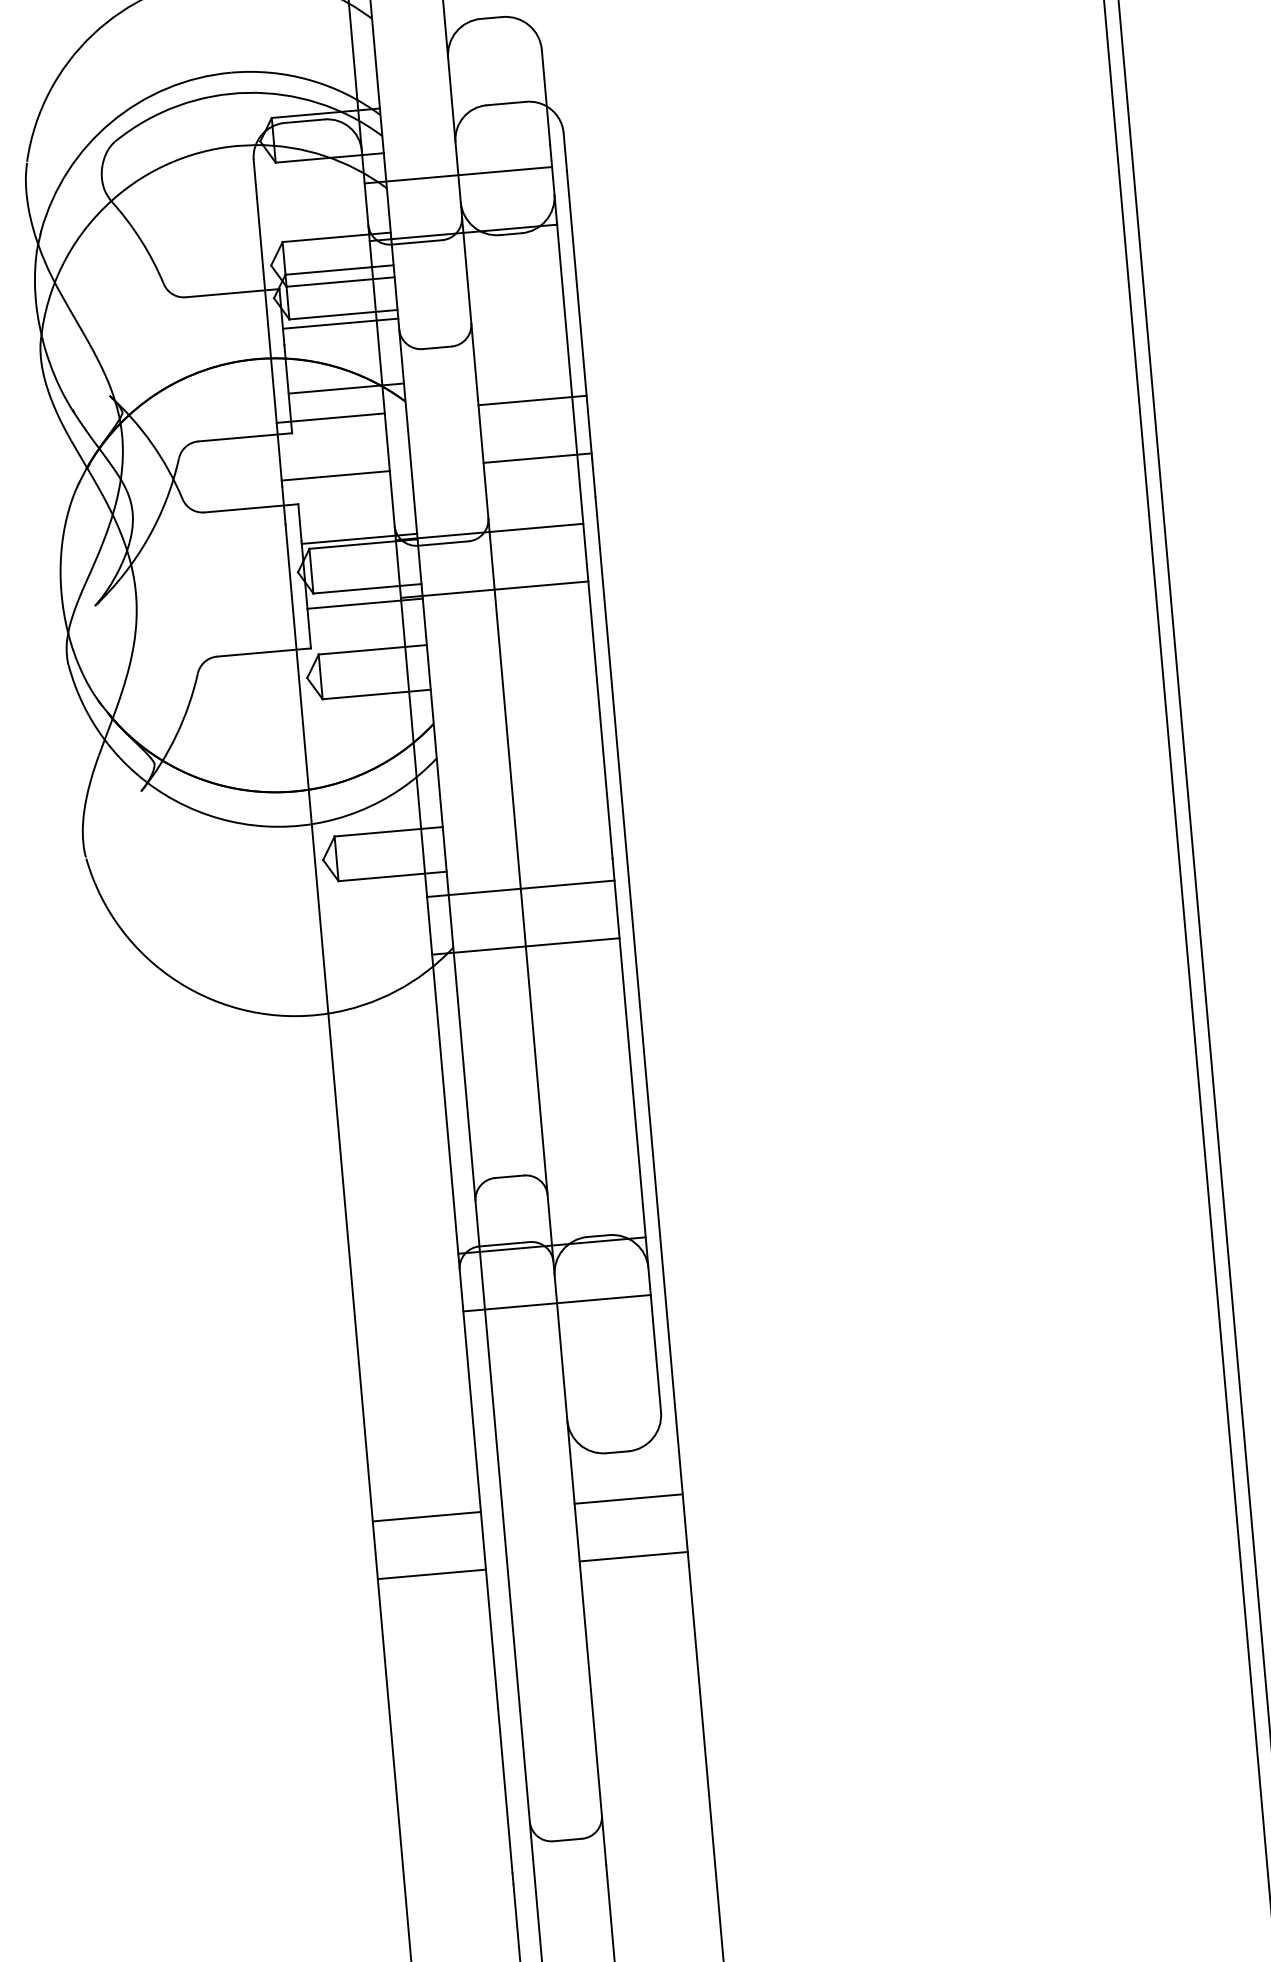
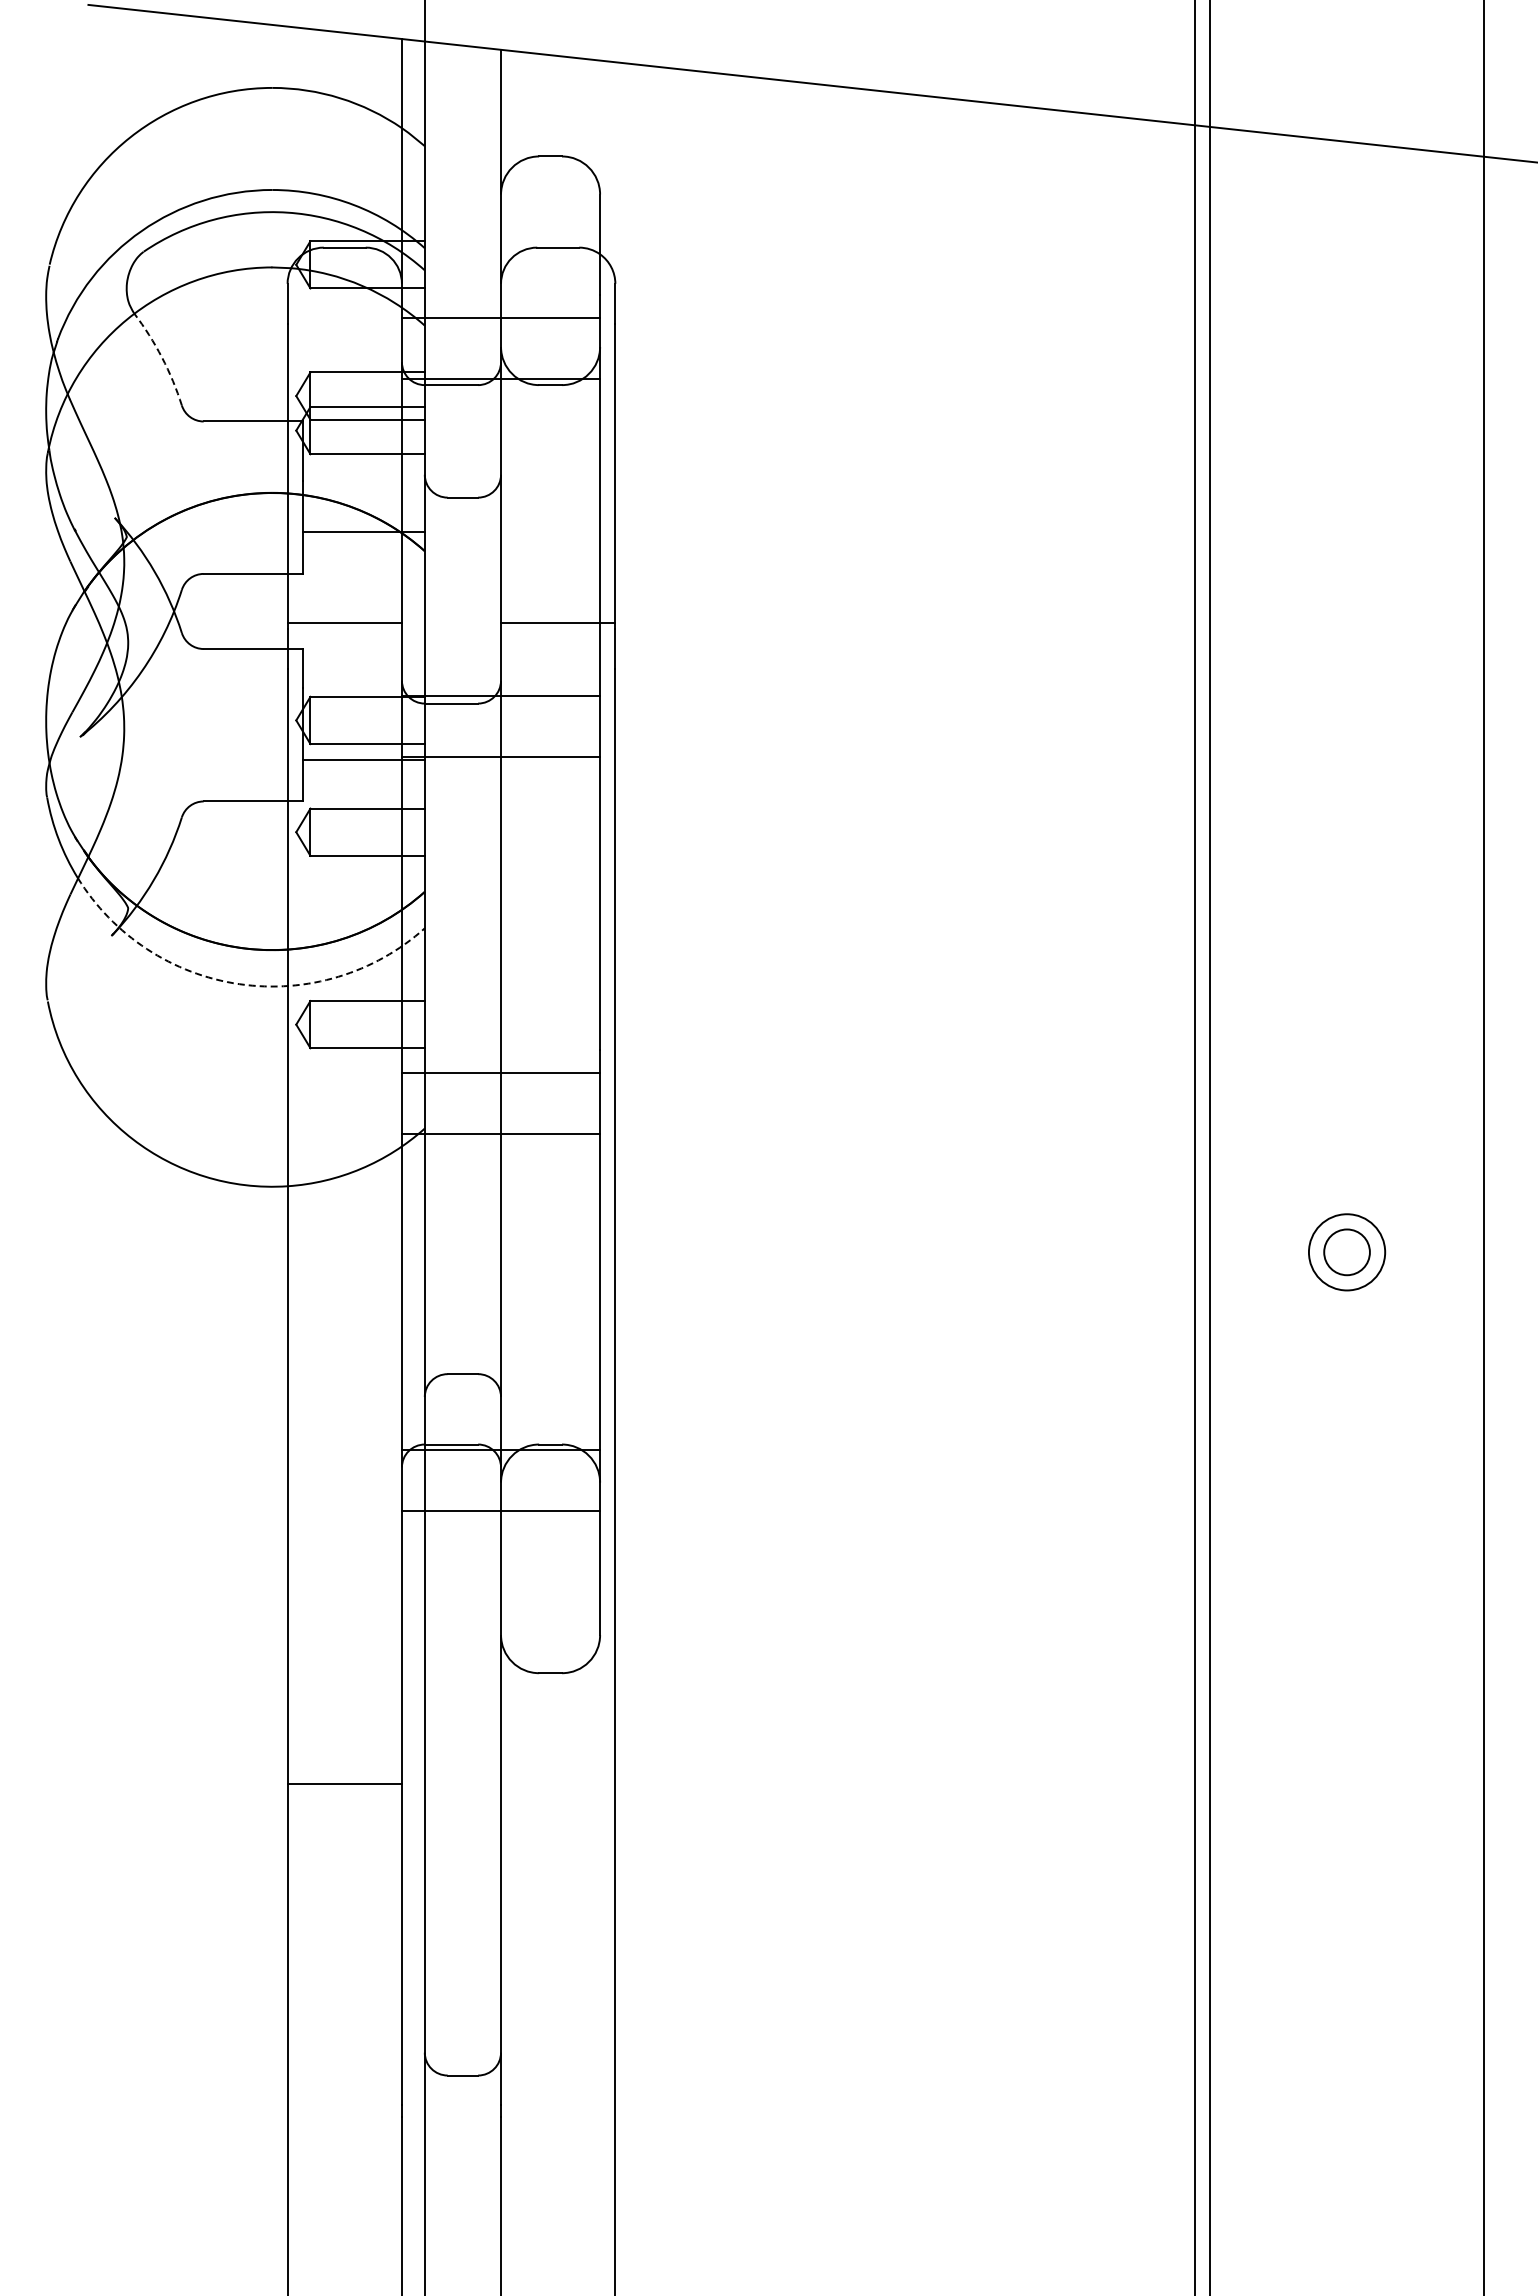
arc: (141, 240) -> (162, 357), solid -> dashed
line: (340, 323) -> (363, 463), removed
line: (532, 400) -> (558, 561), removed
line: (330, 418) -> (344, 561), removed
line: (359, 538) -> (363, 690), removed
arc: (266, 826) -> (239, 984), solid -> dashed
line: (628, 1499) -> (558, 1723), removed
line: (426, 1516) -> (344, 1723), removed
line: (634, 1556) -> (558, 1784), removed

